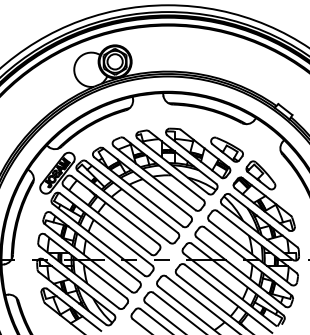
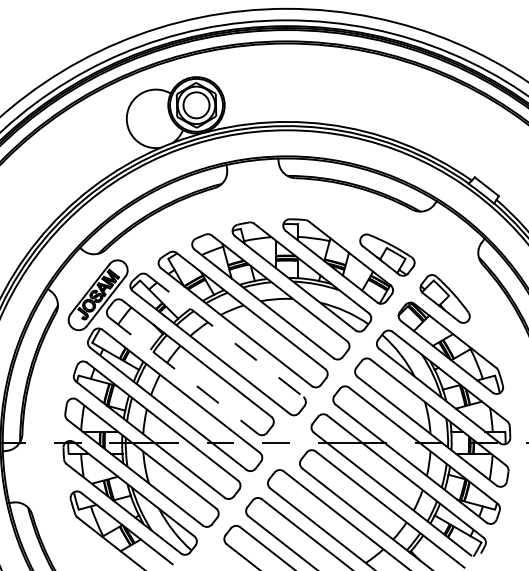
line: (132, 197) -> (226, 336), solid -> dashed
line: (108, 220) -> (185, 375), solid -> dashed

